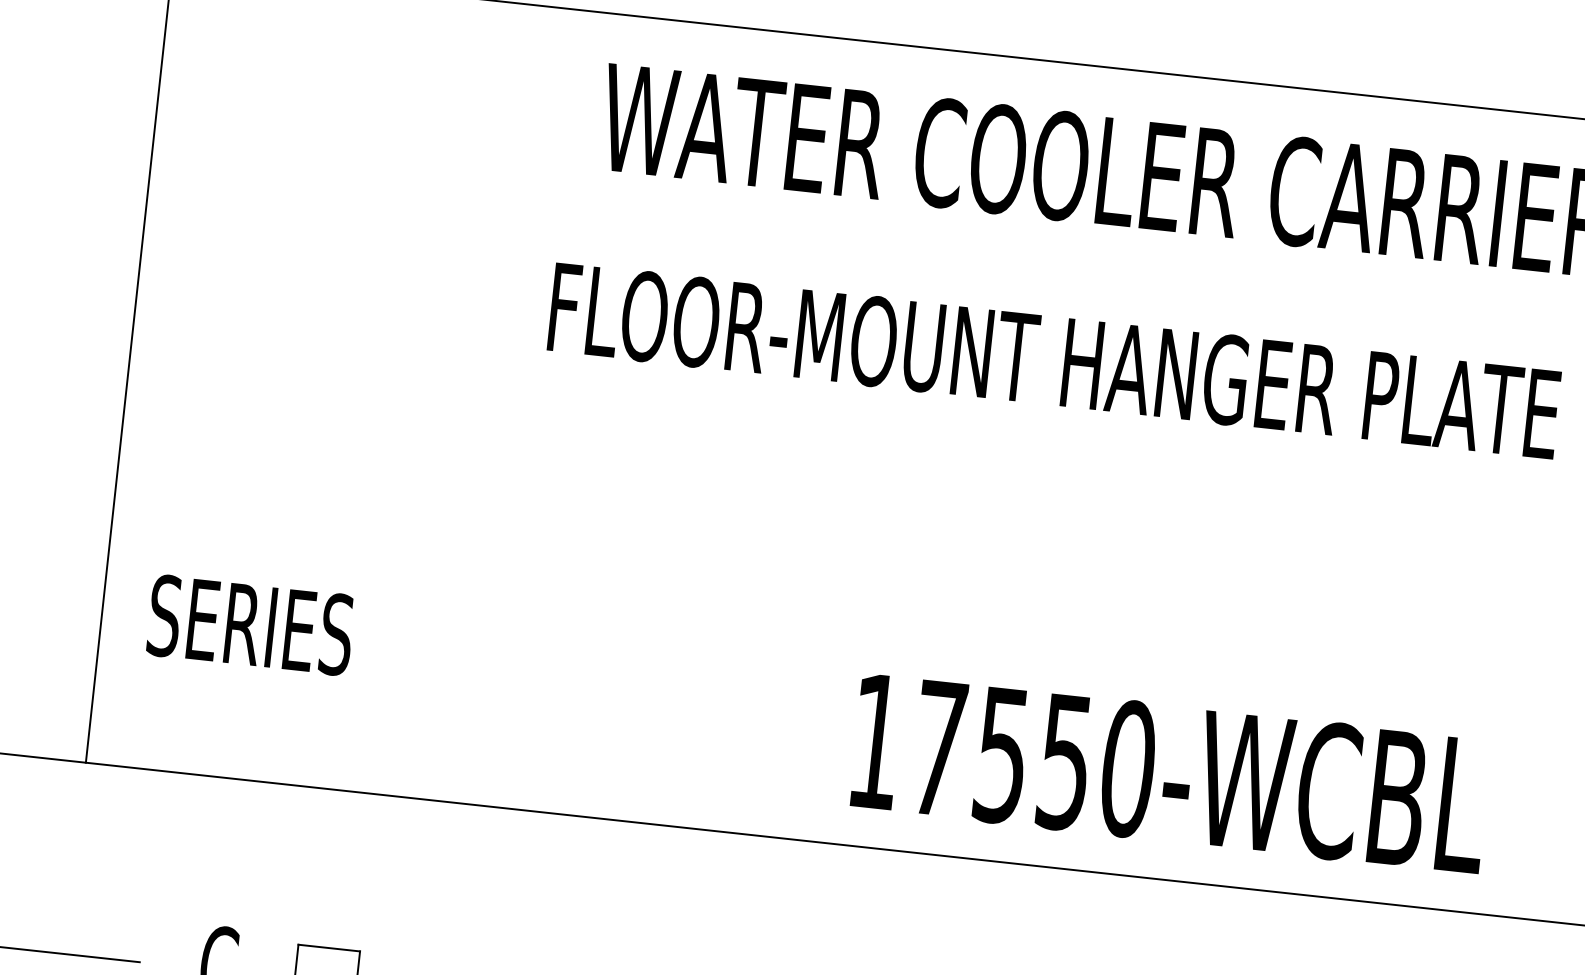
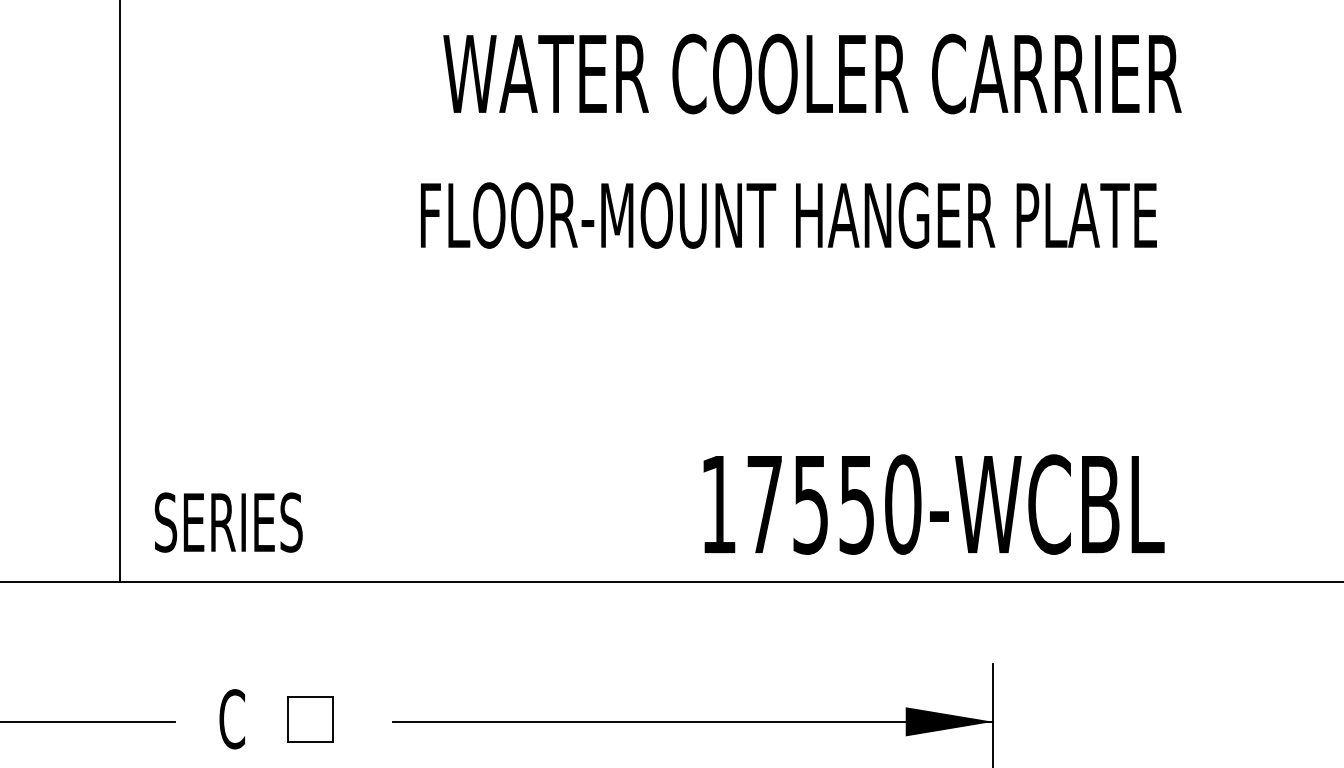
text: (250, 625) -> (228, 522), moved
text: (1169, 773) -> (933, 504), moved

